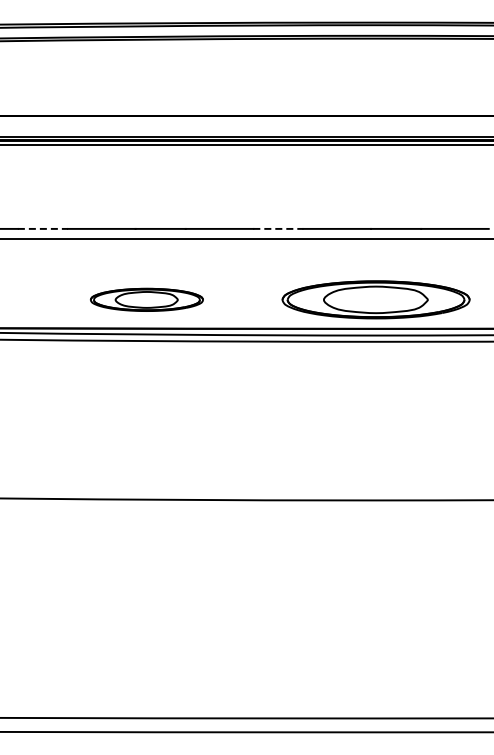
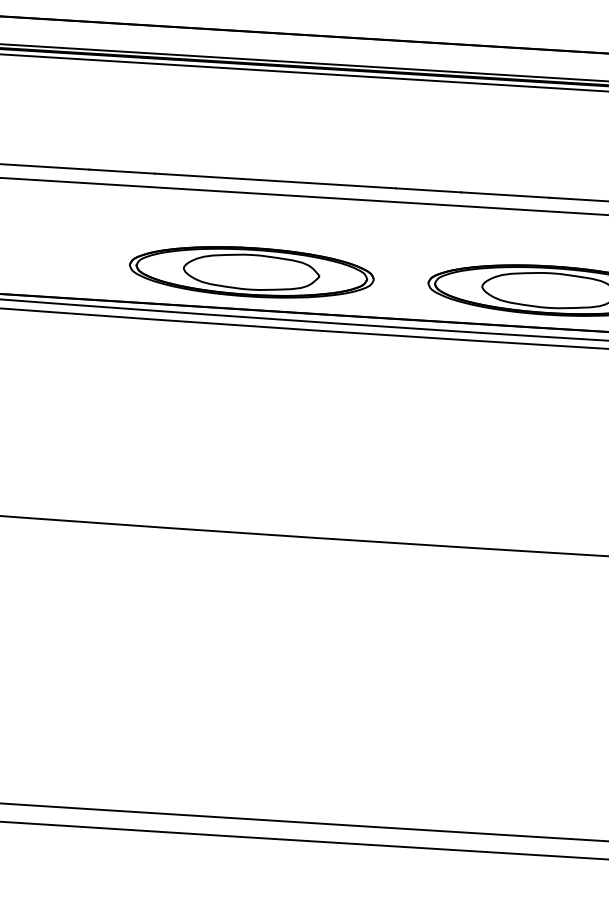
line: (43, 228) -> (122, 171), dashed -> solid
line: (278, 228) -> (428, 189), dashed -> solid
part: (146, 299) -> (251, 271), size x1.67

